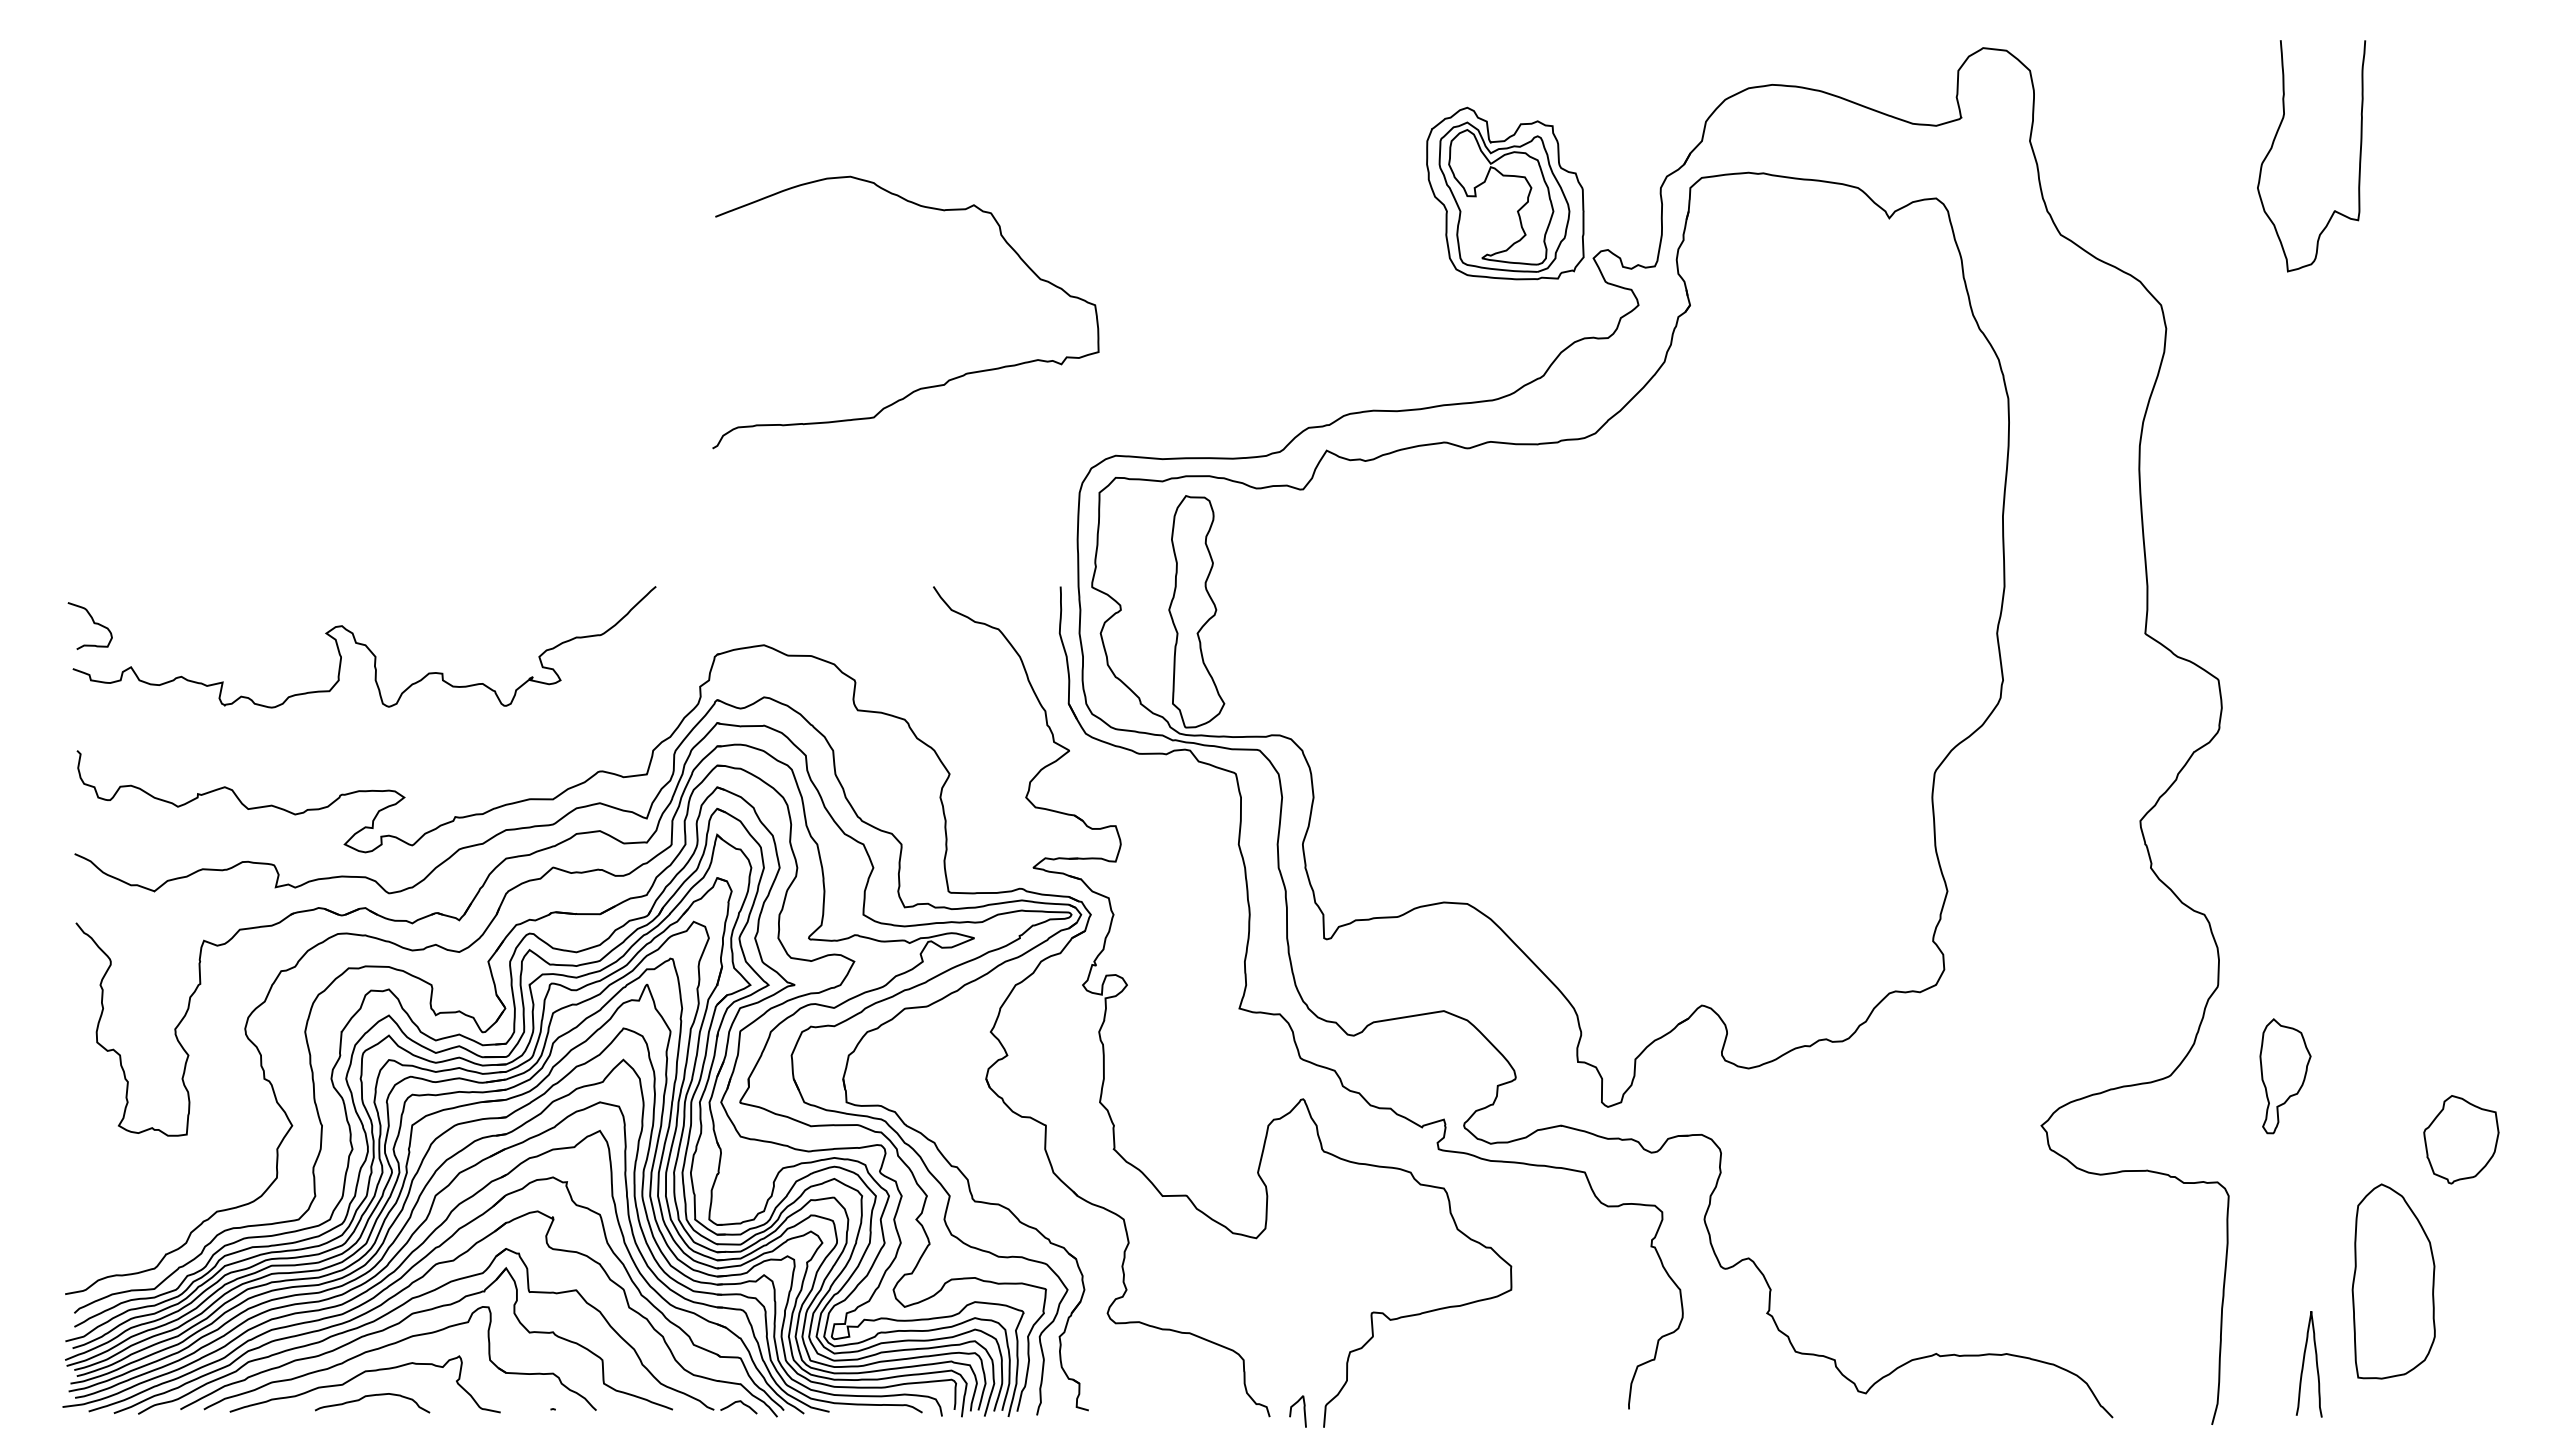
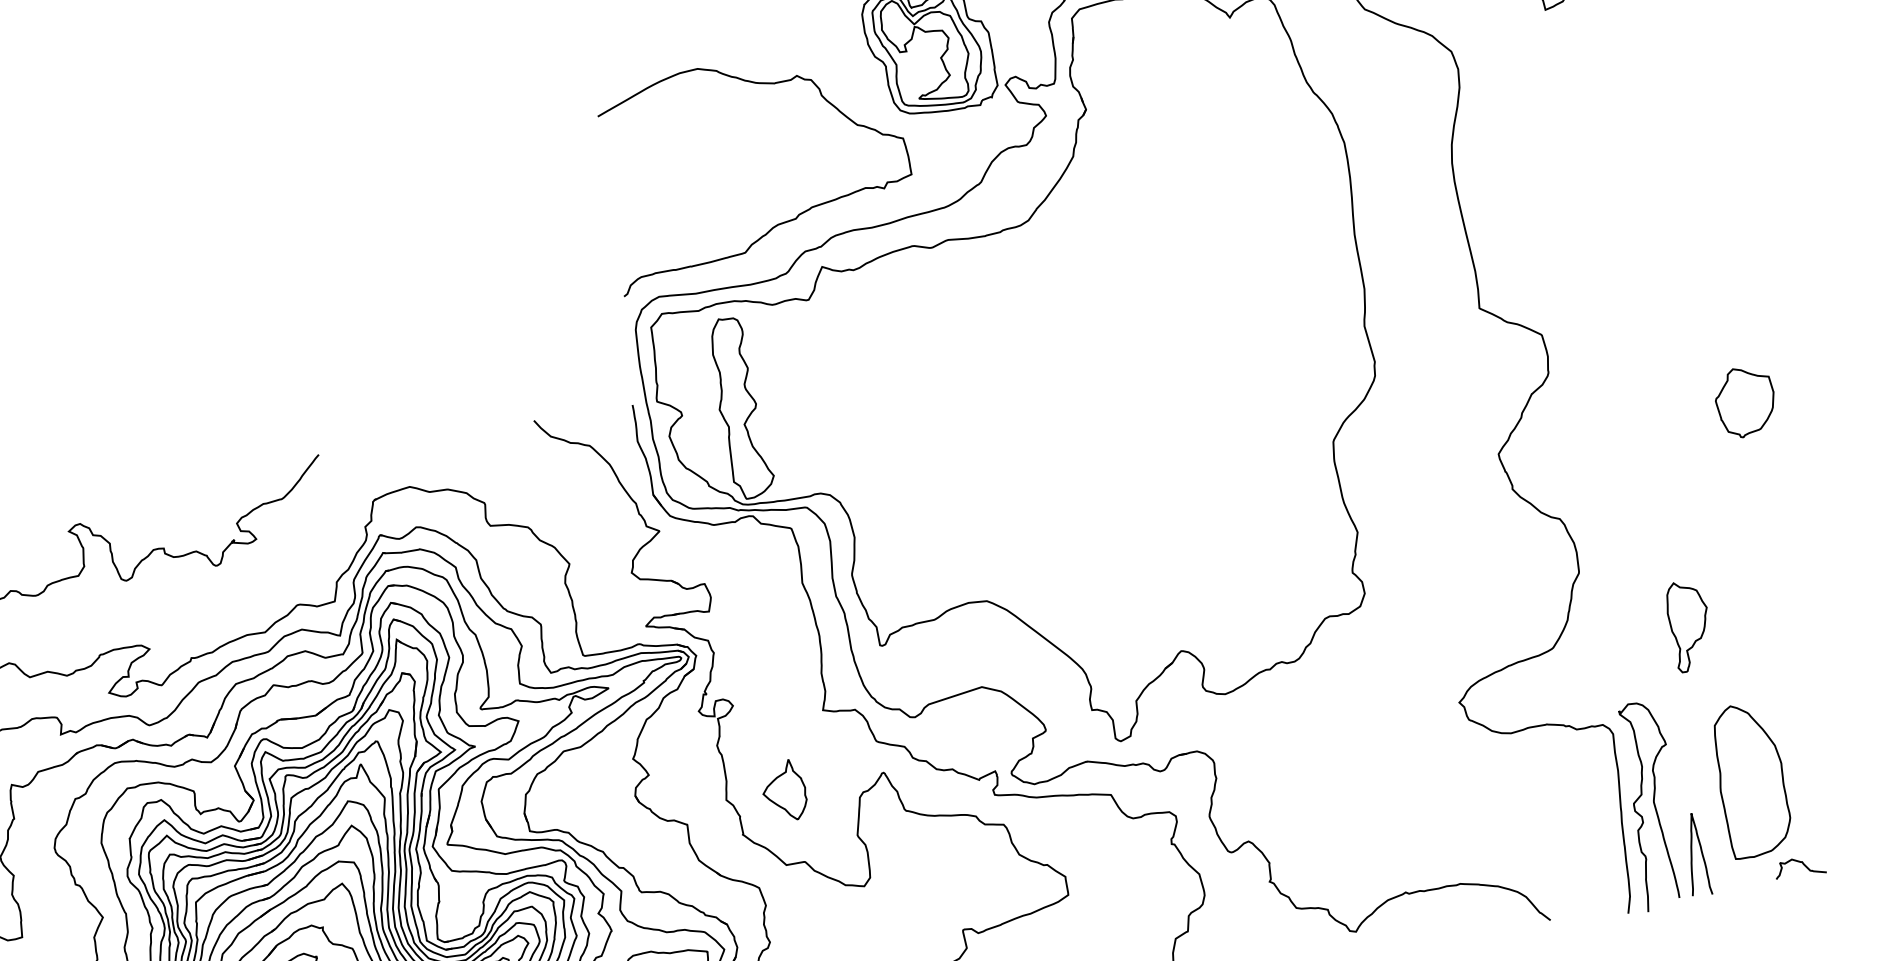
curve: (921, 387) -> (778, 223), moved
part: (2285, 1076) -> (1689, 626), moved
part: (1174, 1102) -> (784, 791), added
part: (2461, 1139) -> (1745, 401), moved
curve: (2265, 1293) -> (1653, 805), added
curve: (2440, 1396) -> (1802, 863), added

